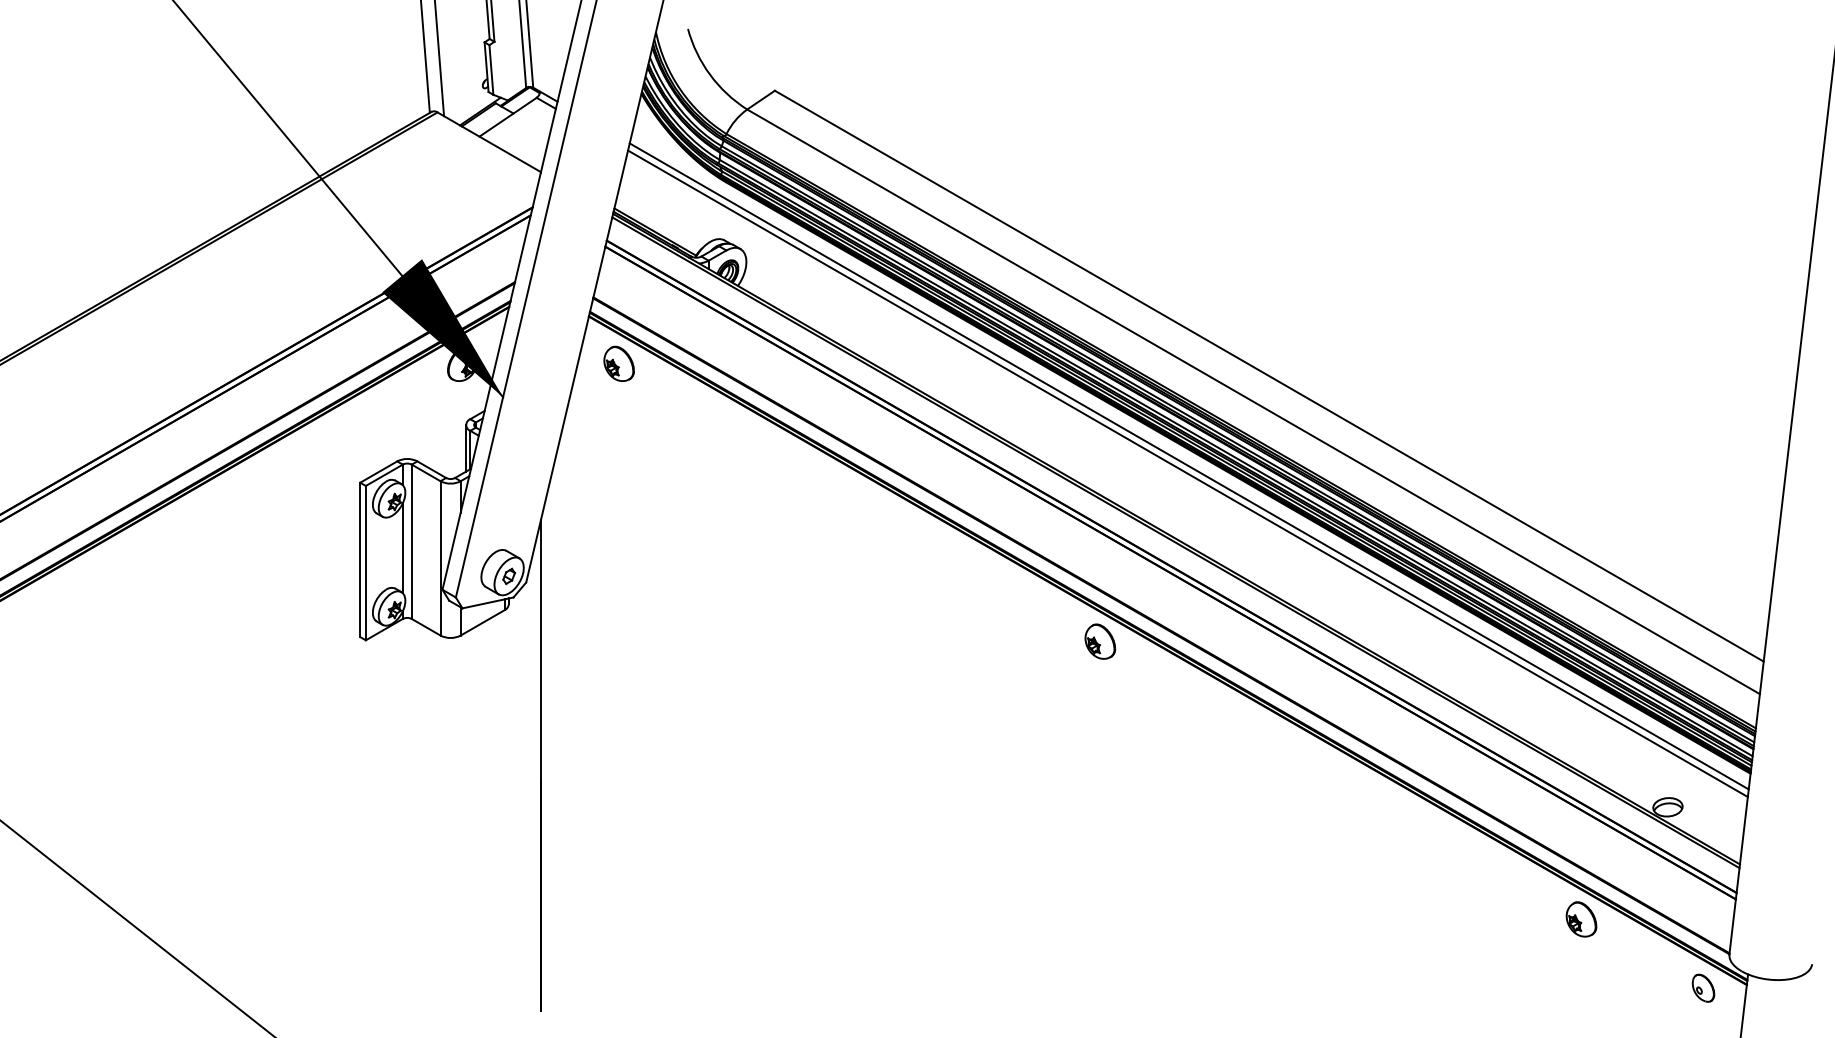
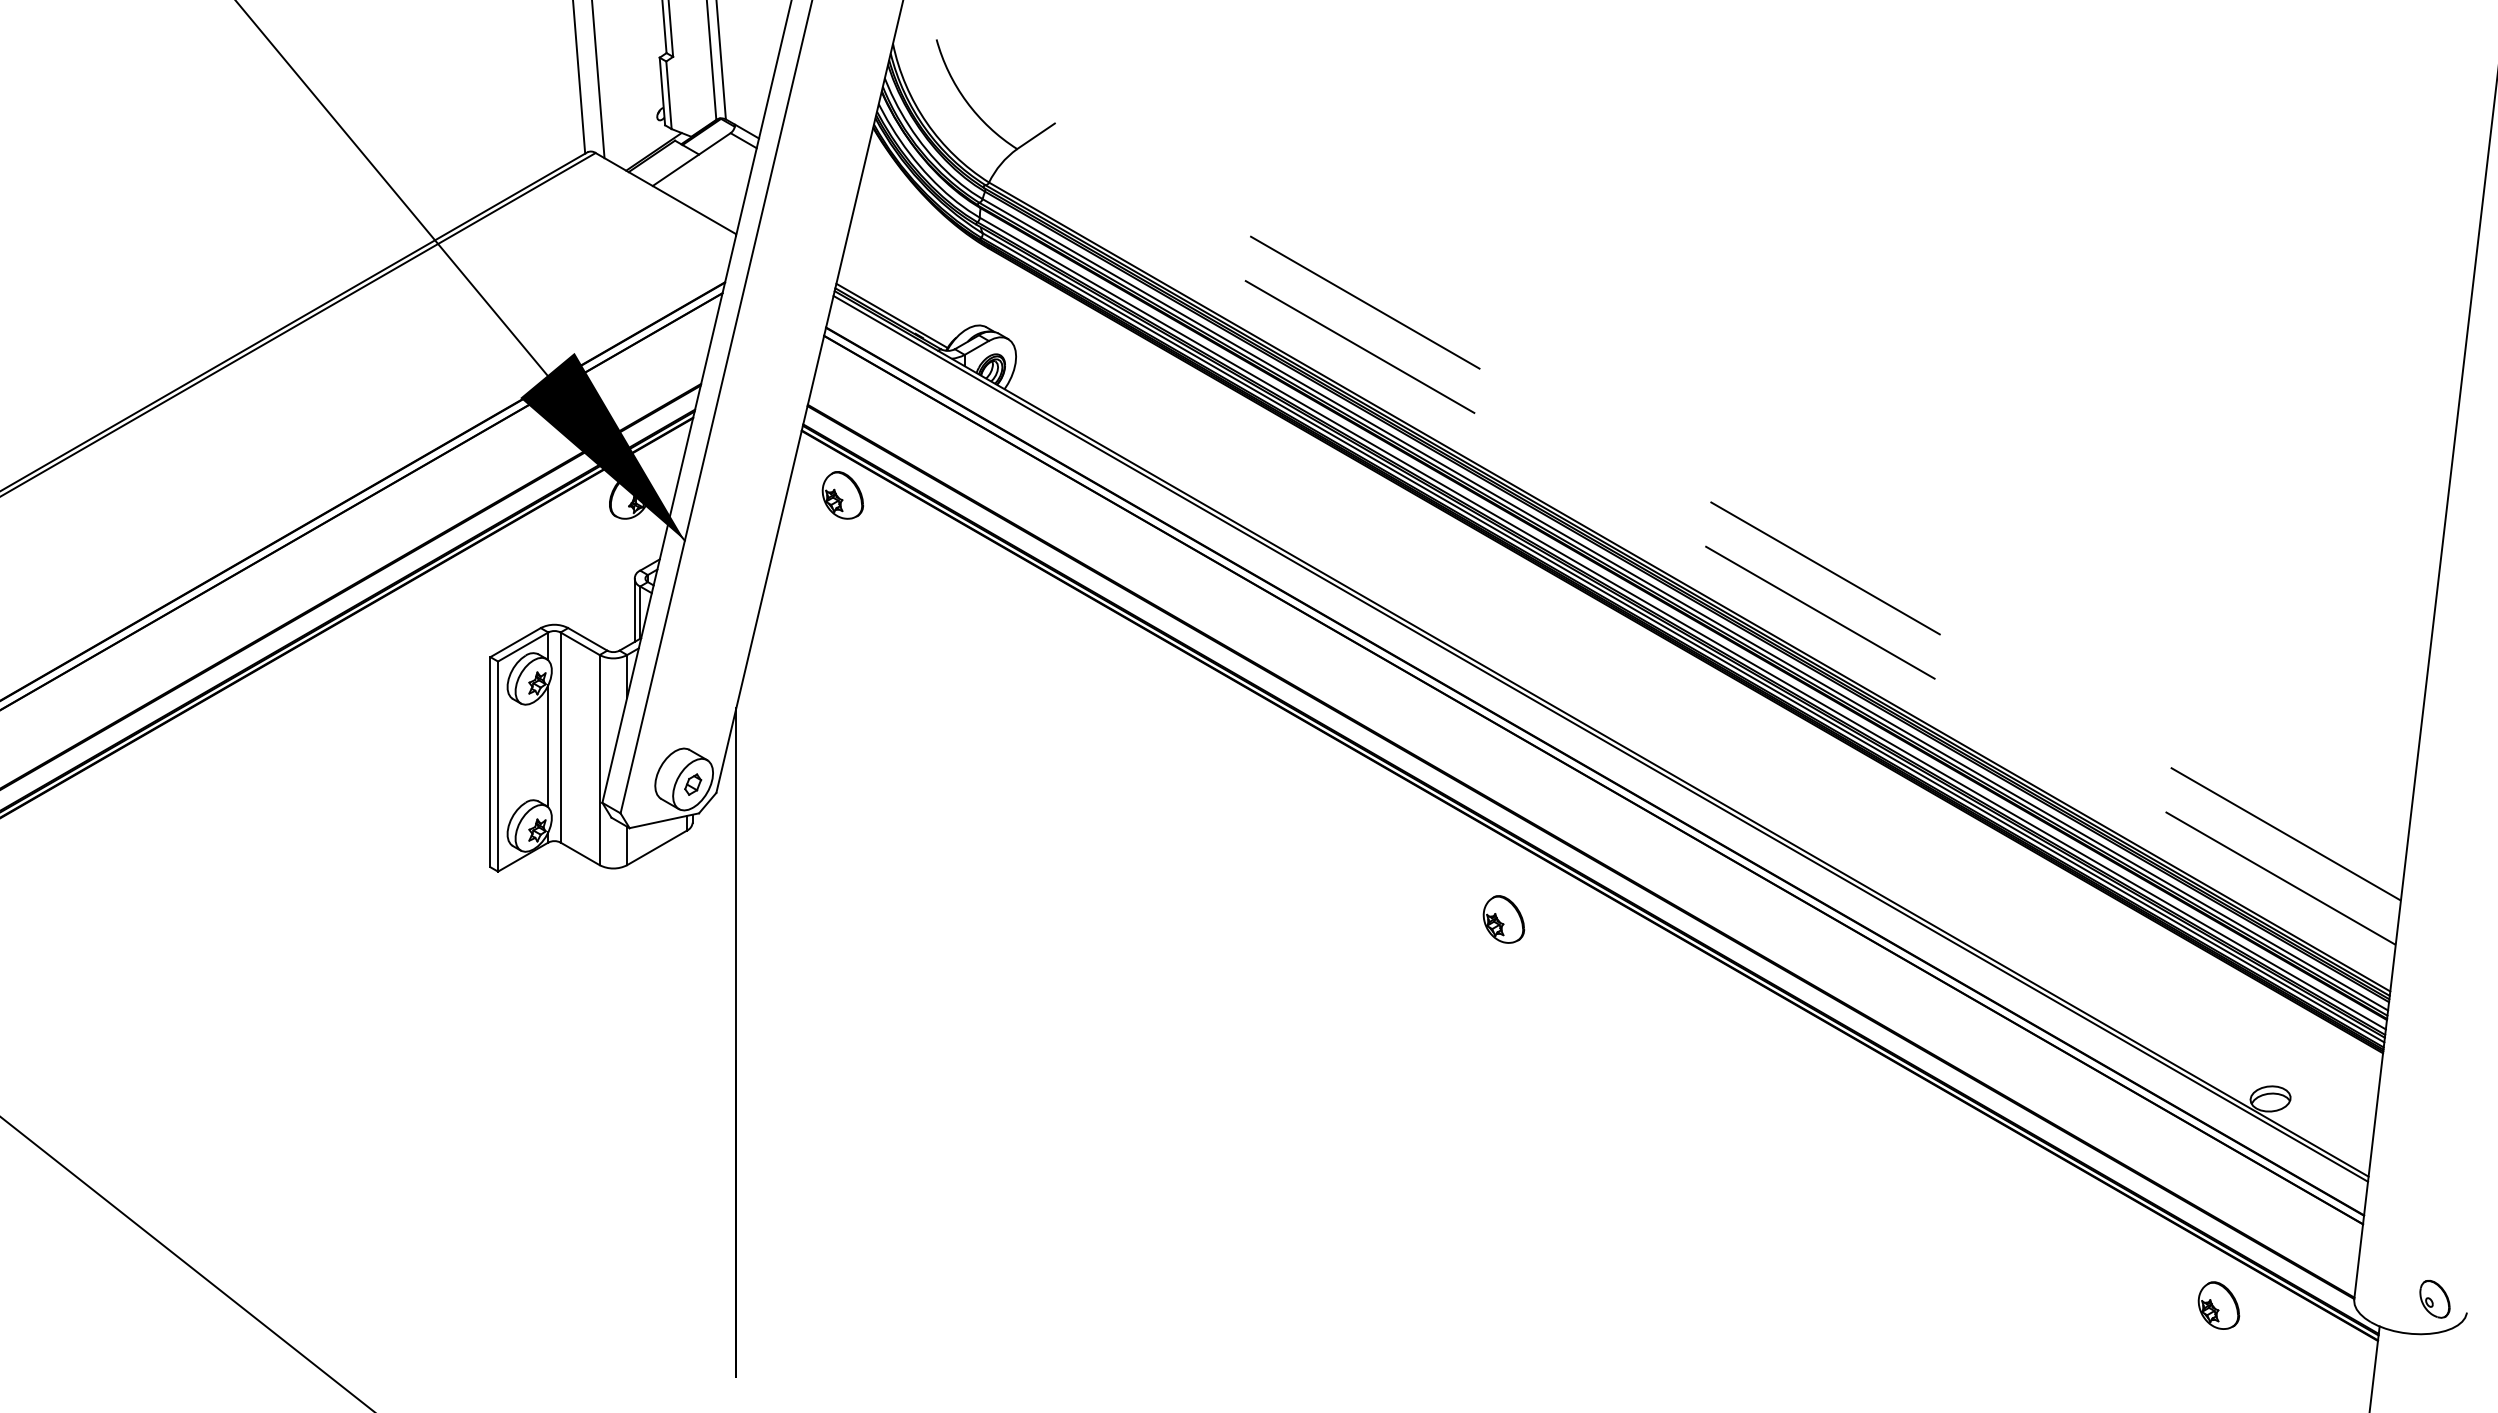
line: (1269, 375) -> (1727, 511), solid -> dashed
line: (1253, 402) -> (1706, 547), solid -> dashed
line: (1188, 466) -> (1618, 634), removed
line: (1188, 473) -> (1617, 644), removed
part: (1100, 641) -> (1503, 919), moved
part: (1581, 919) -> (2218, 1305), moved
part: (1703, 988) -> (2434, 1299), moved

